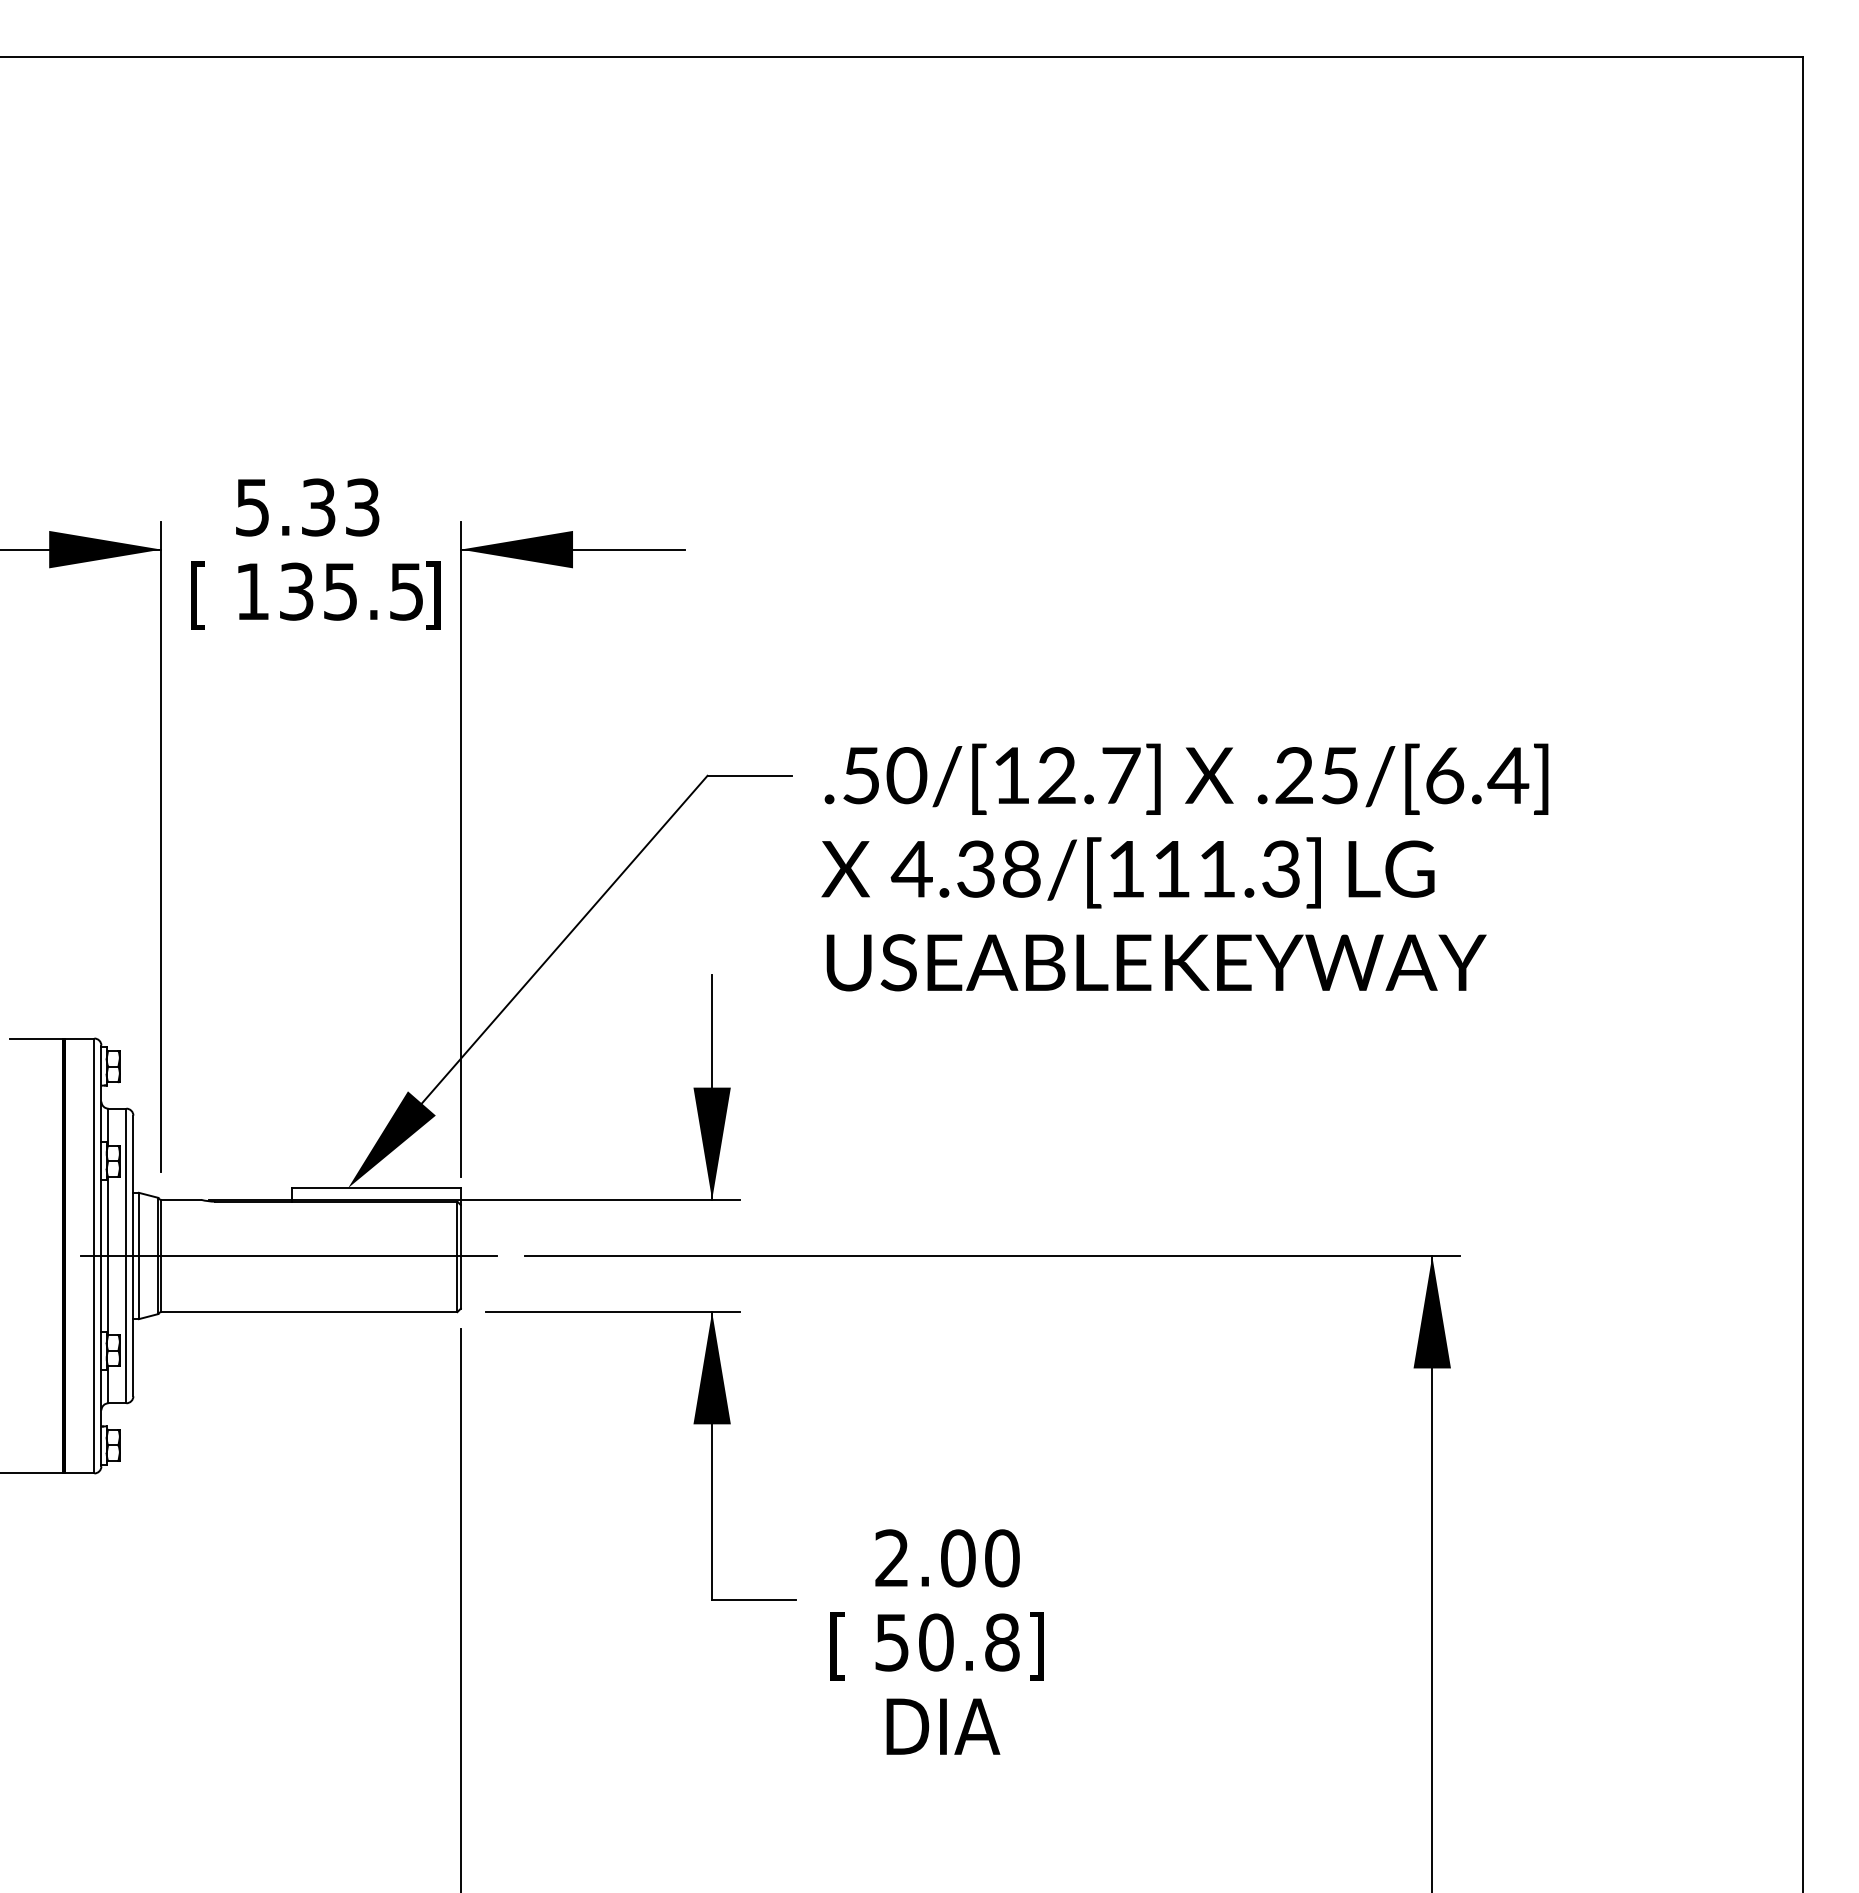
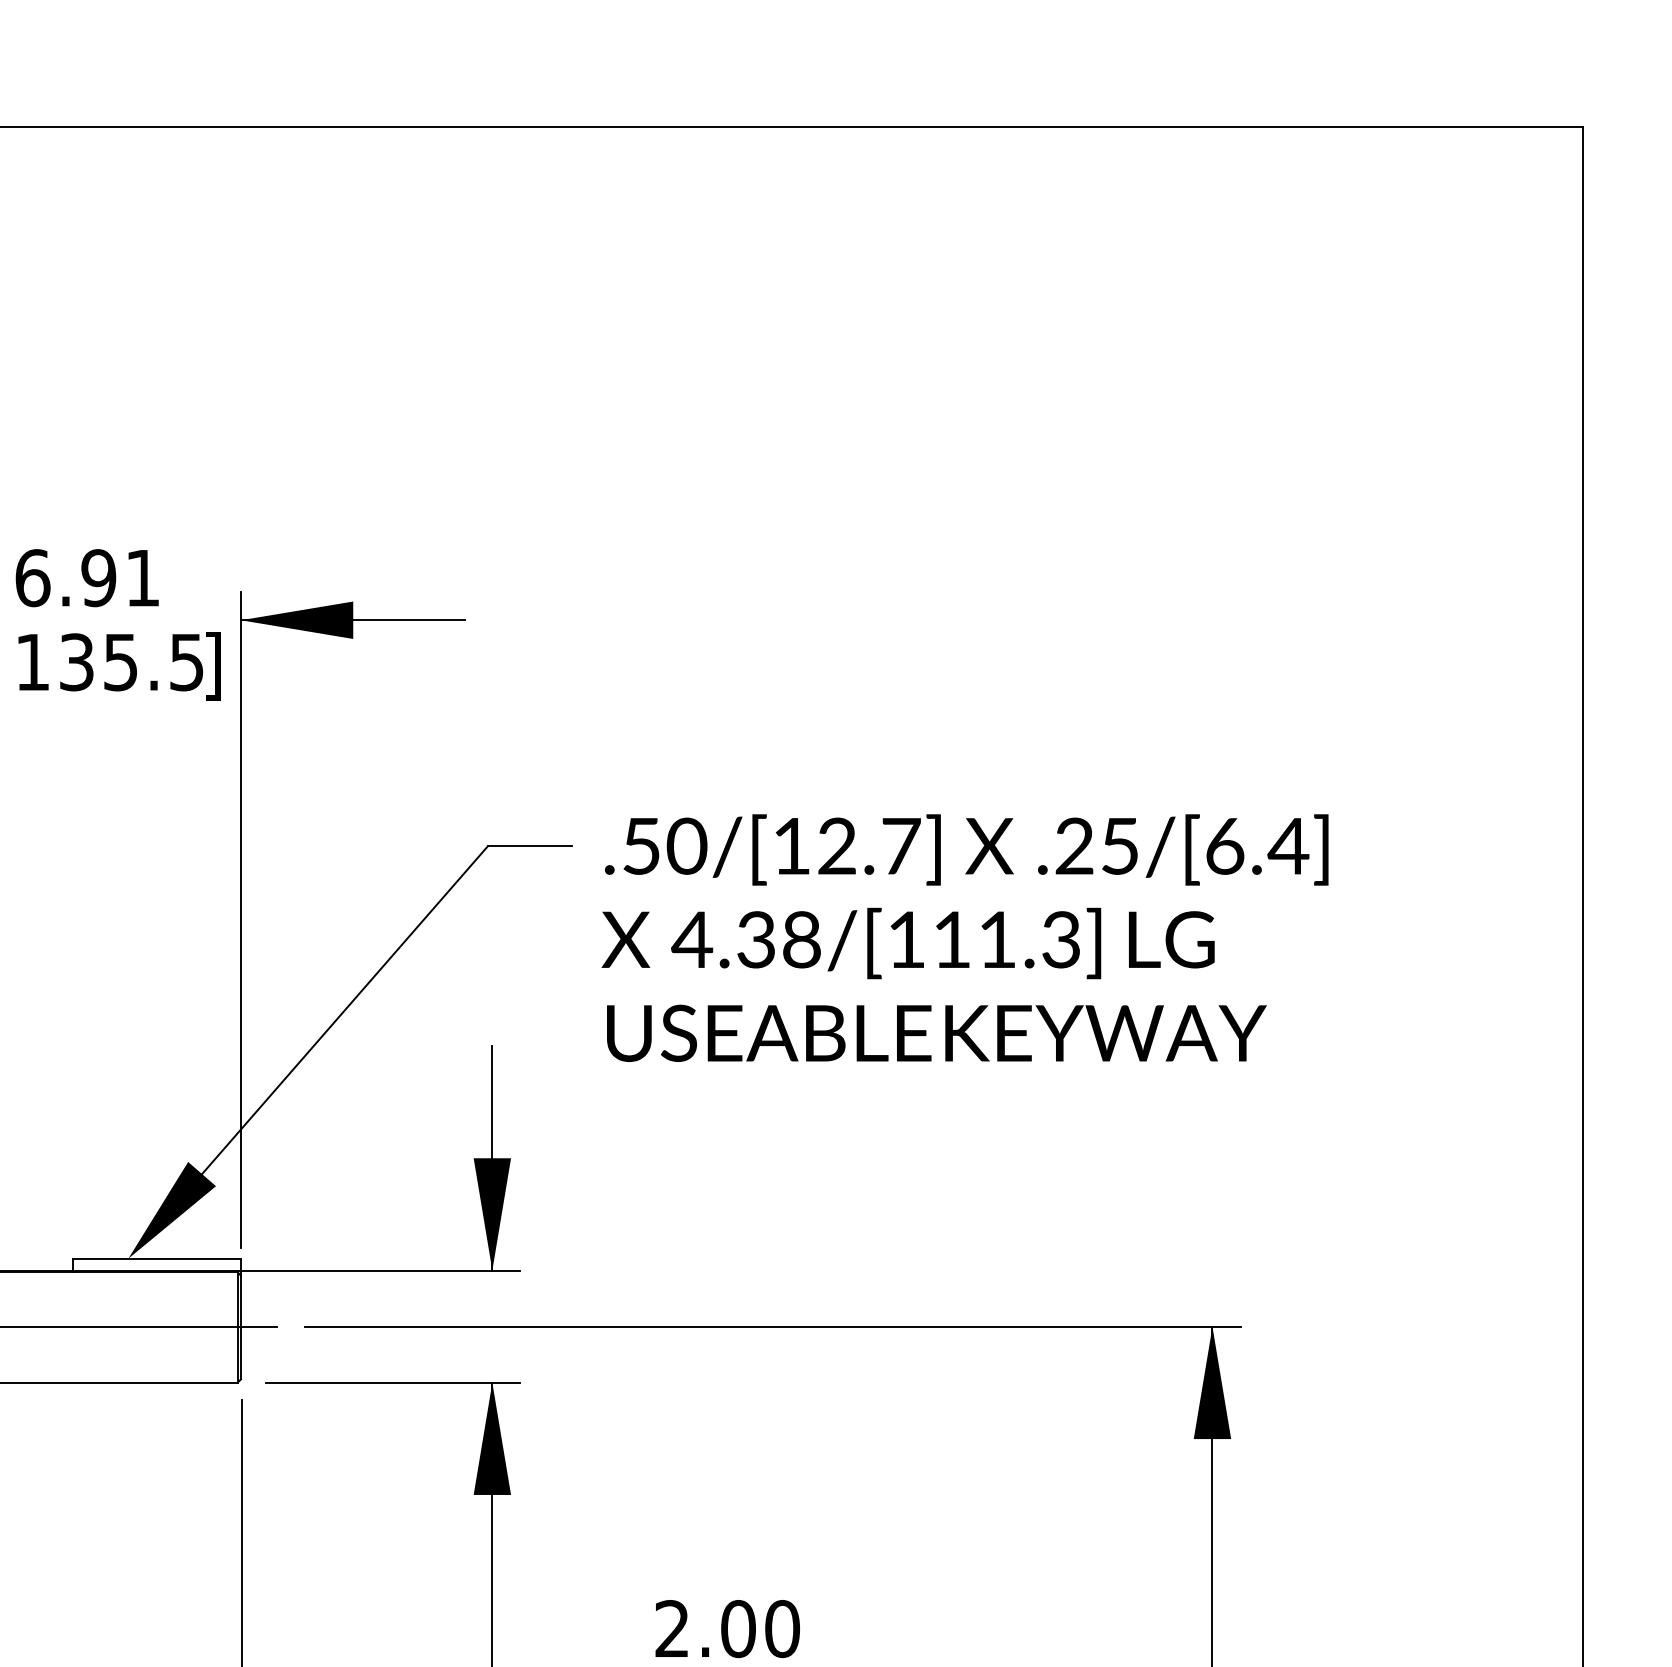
text: (307, 507) -> (87, 578), 5.33 -> 6.91

